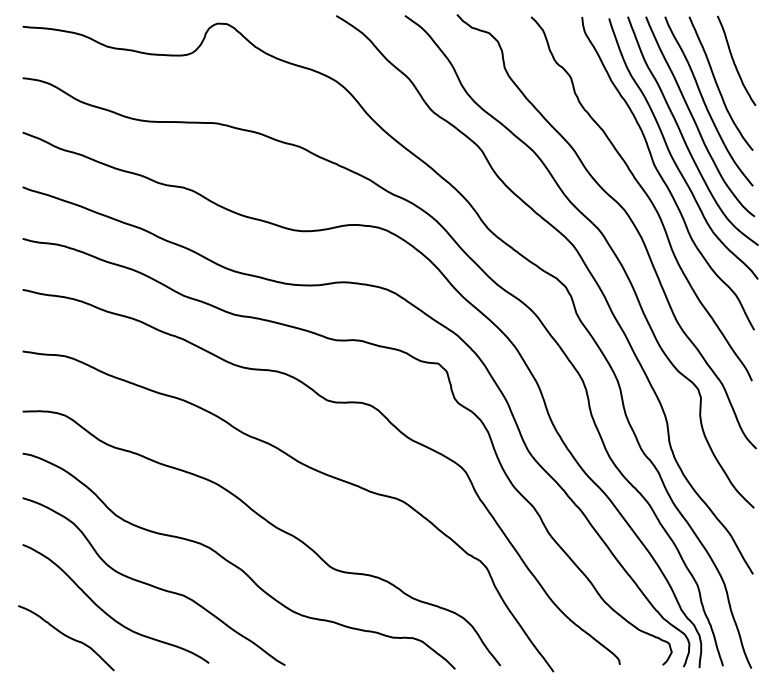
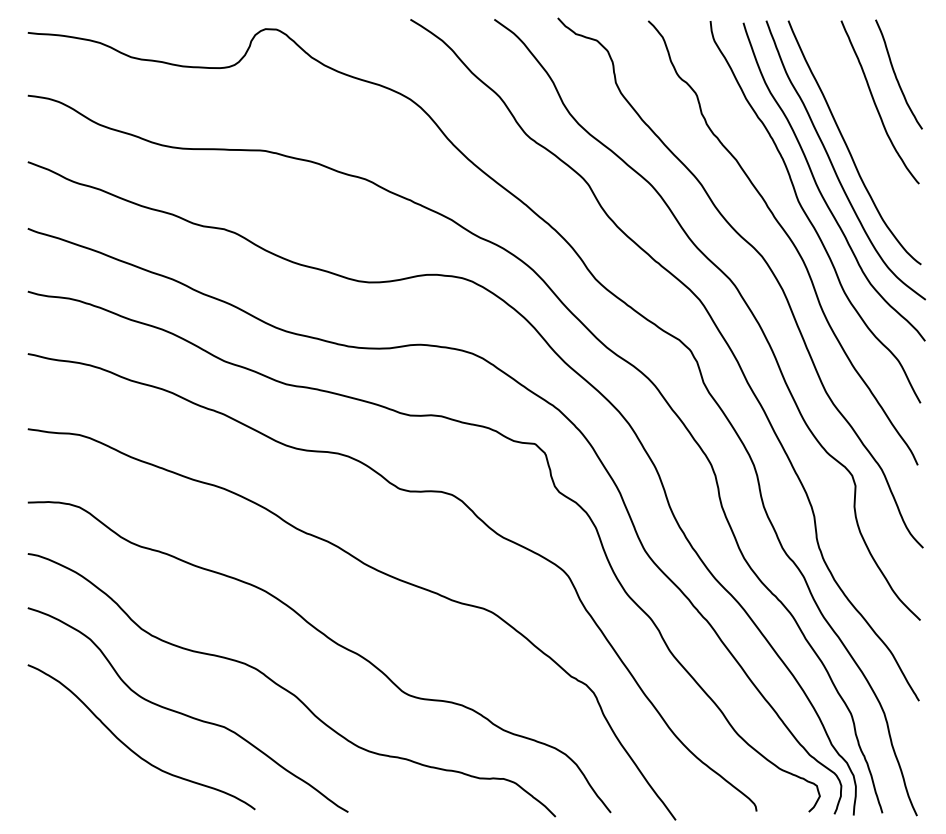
curve: (705, 103) -> (861, 126), removed
curve: (66, 636) -> (81, 777), removed

